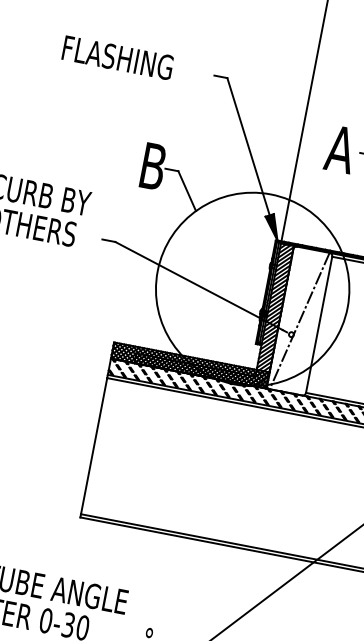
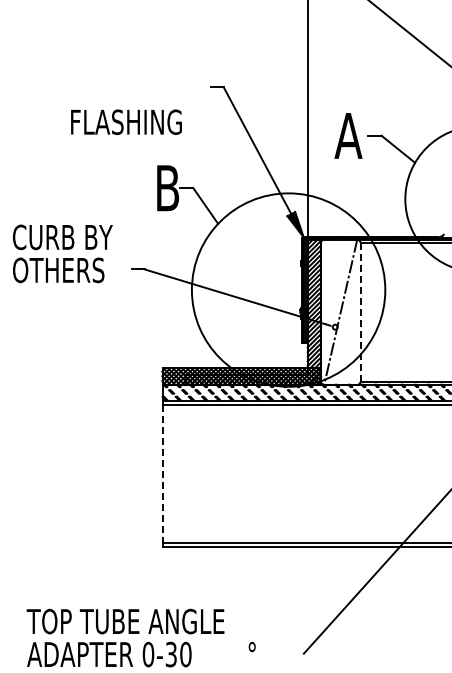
text: (118, 57) -> (126, 121), moved
line: (319, 325) -> (360, 312), solid -> dashed
line: (93, 446) -> (162, 474), solid -> dashed

